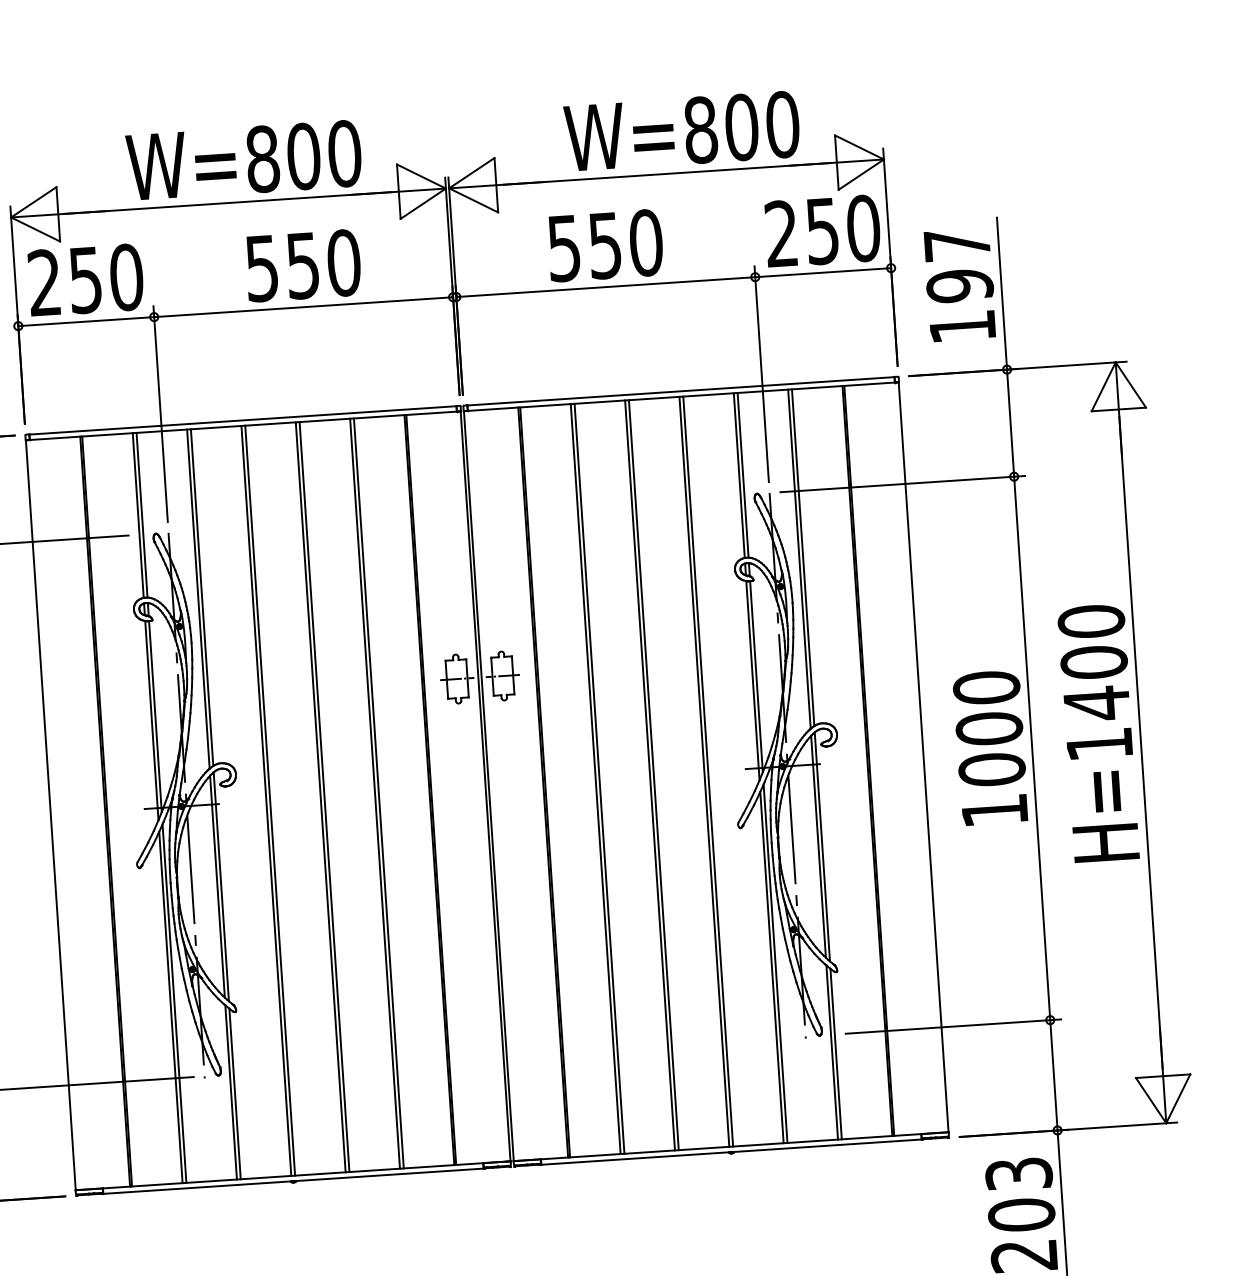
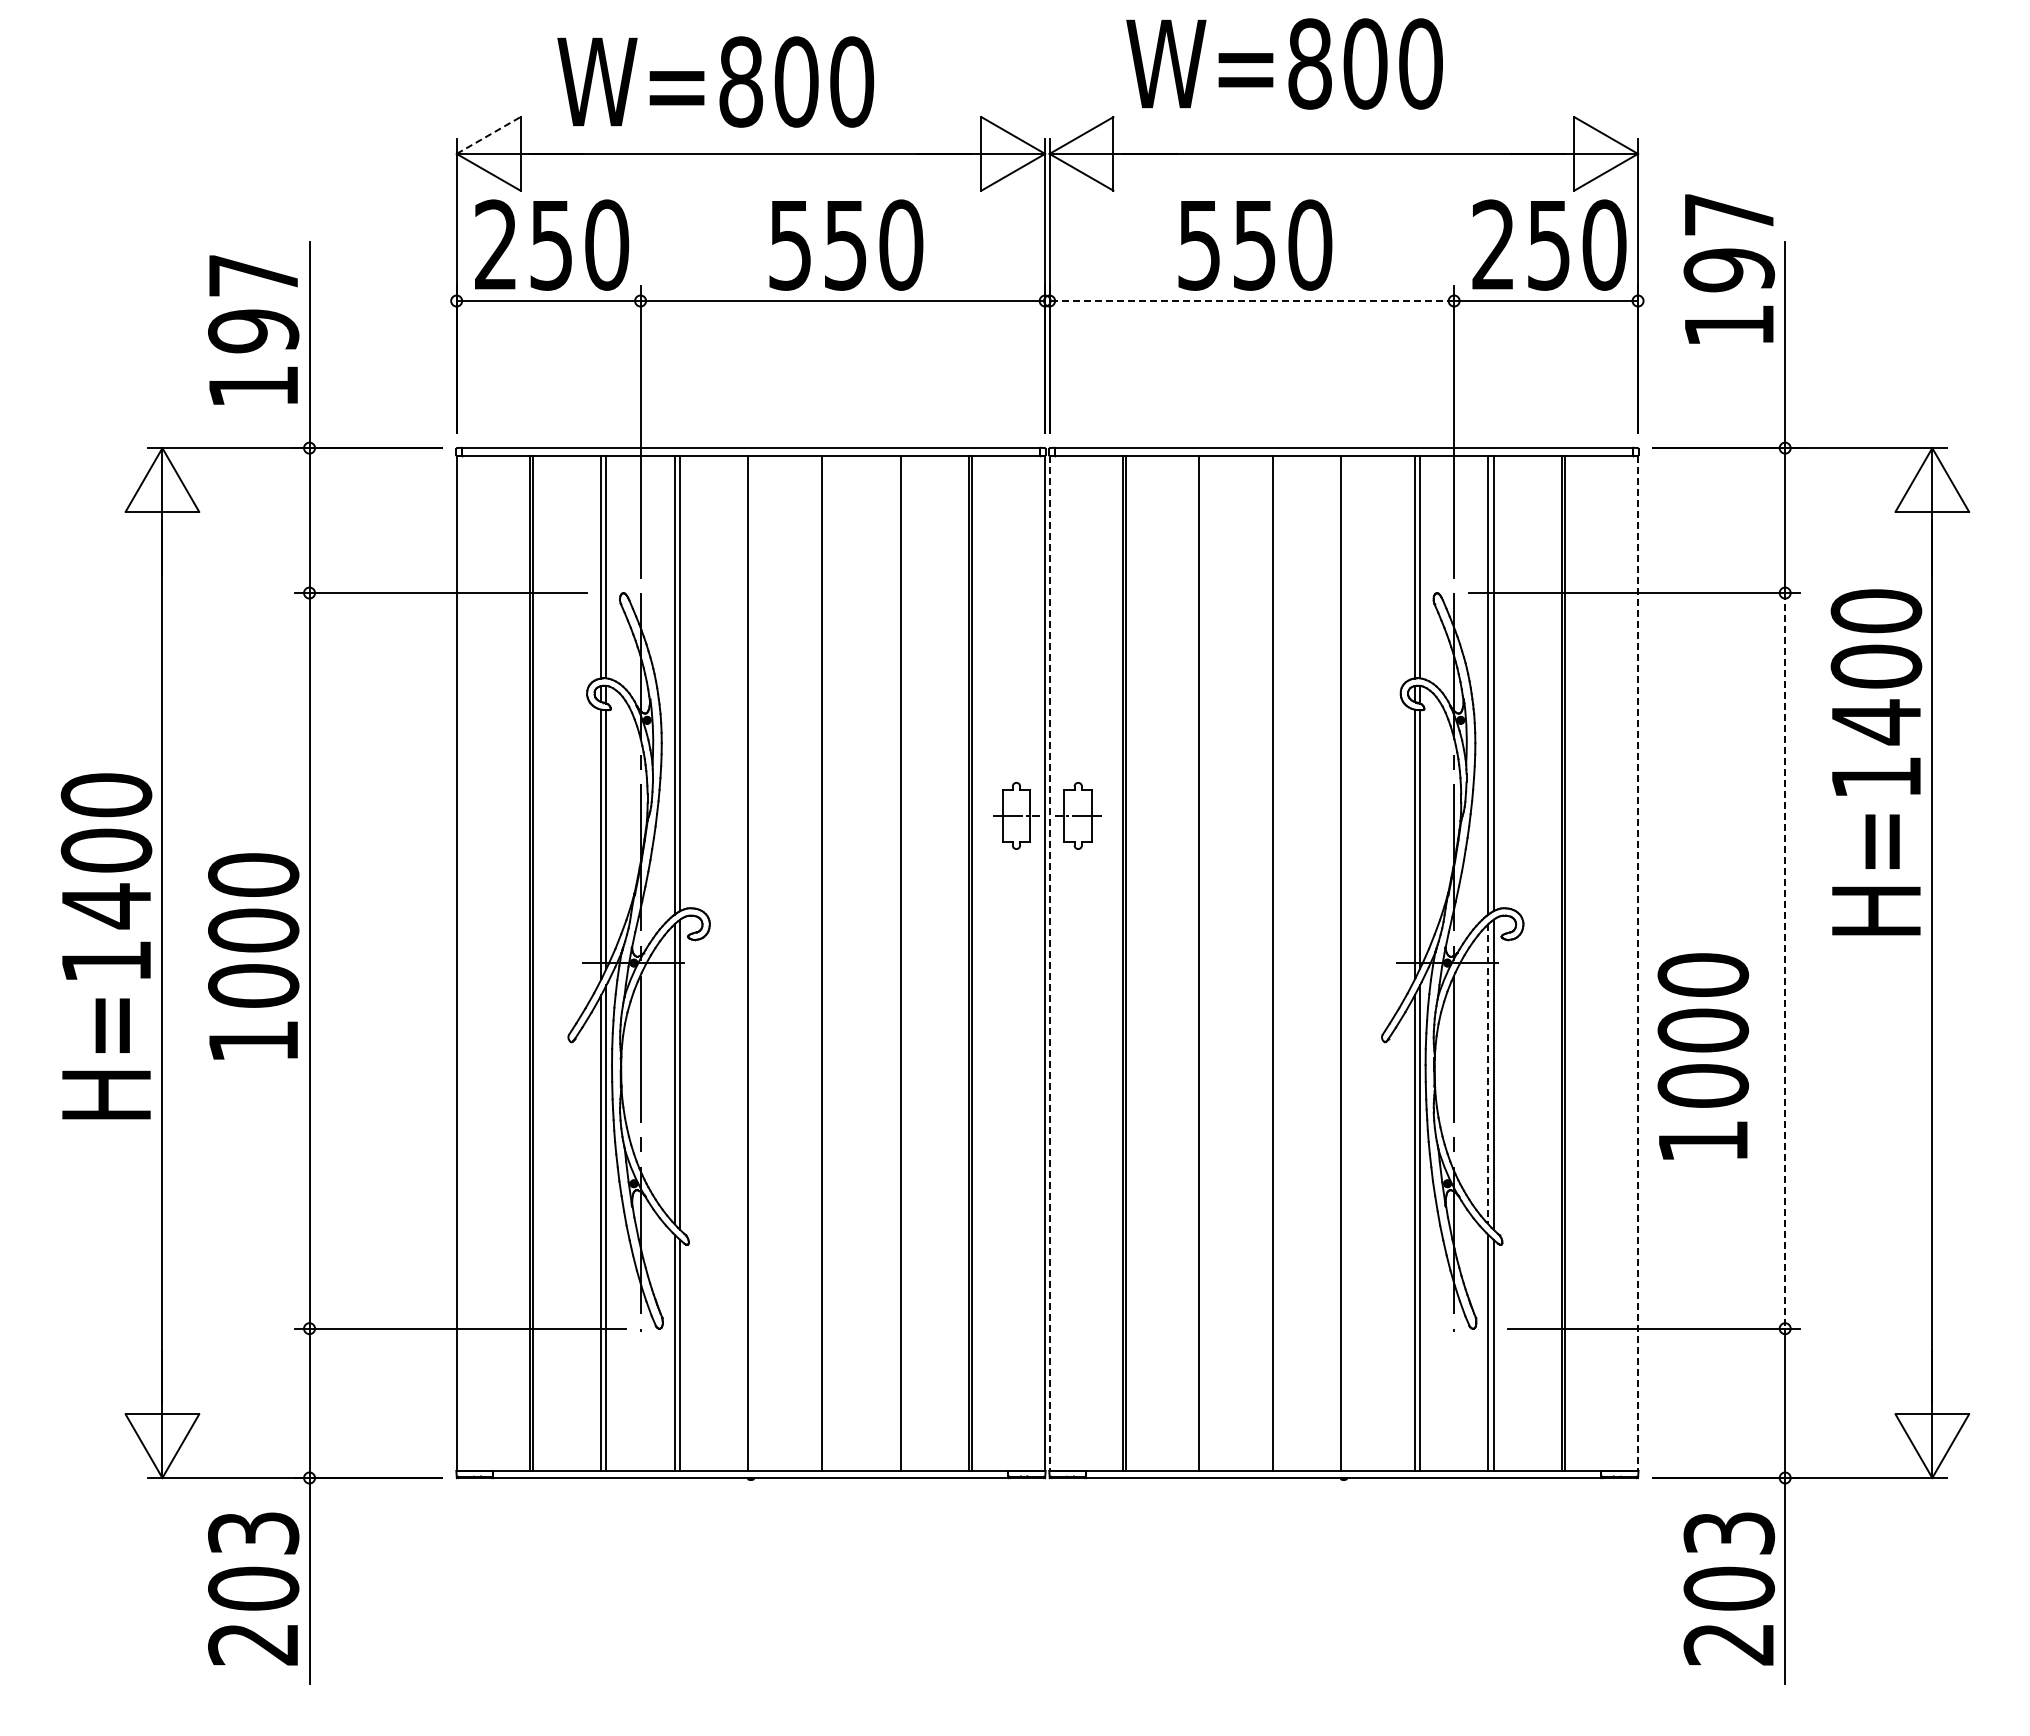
text: (682, 131) -> (1284, 63), moved
text: (243, 160) -> (715, 81), moved
line: (33, 202) -> (488, 135), solid -> dashed
text: (960, 284) -> (1729, 268), moved
line: (605, 287) -> (1251, 301), solid -> dashed
text: (1098, 733) -> (1876, 762), moved
text: (990, 747) -> (1703, 1056), moved
line: (1032, 748) -> (1785, 960), solid -> dashed
line: (923, 757) -> (1638, 963), solid -> dashed
line: (708, 771) -> (1346, 962), removed
line: (649, 775) -> (1267, 962), removed
line: (595, 778) -> (1194, 962), removed
line: (488, 786) -> (1049, 963), solid -> dashed
line: (375, 793) -> (895, 962), removed
line: (324, 796) -> (827, 962), removed
line: (270, 800) -> (753, 962), removed
line: (818, 846) -> (1488, 1074), solid -> dashed

